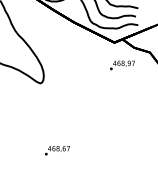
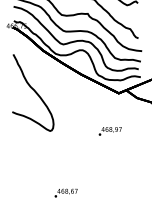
text: (121, 65) -> (109, 131), moved

